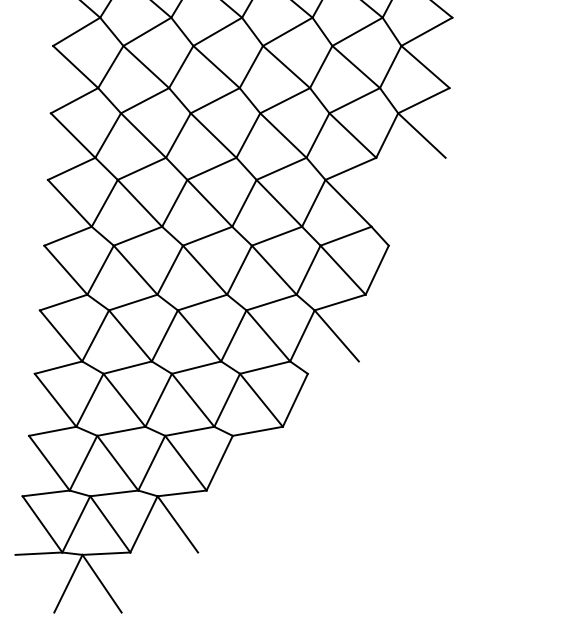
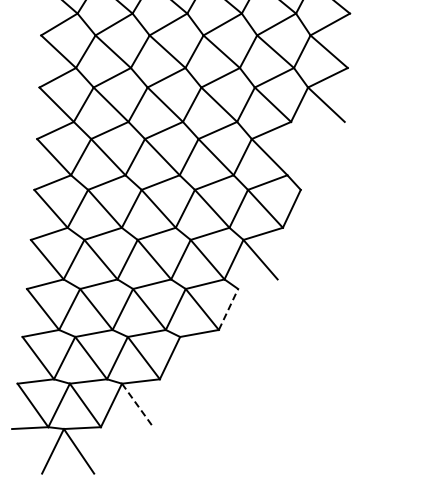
line: (295, 400) -> (228, 309), solid -> dashed
line: (177, 524) -> (137, 405), solid -> dashed

